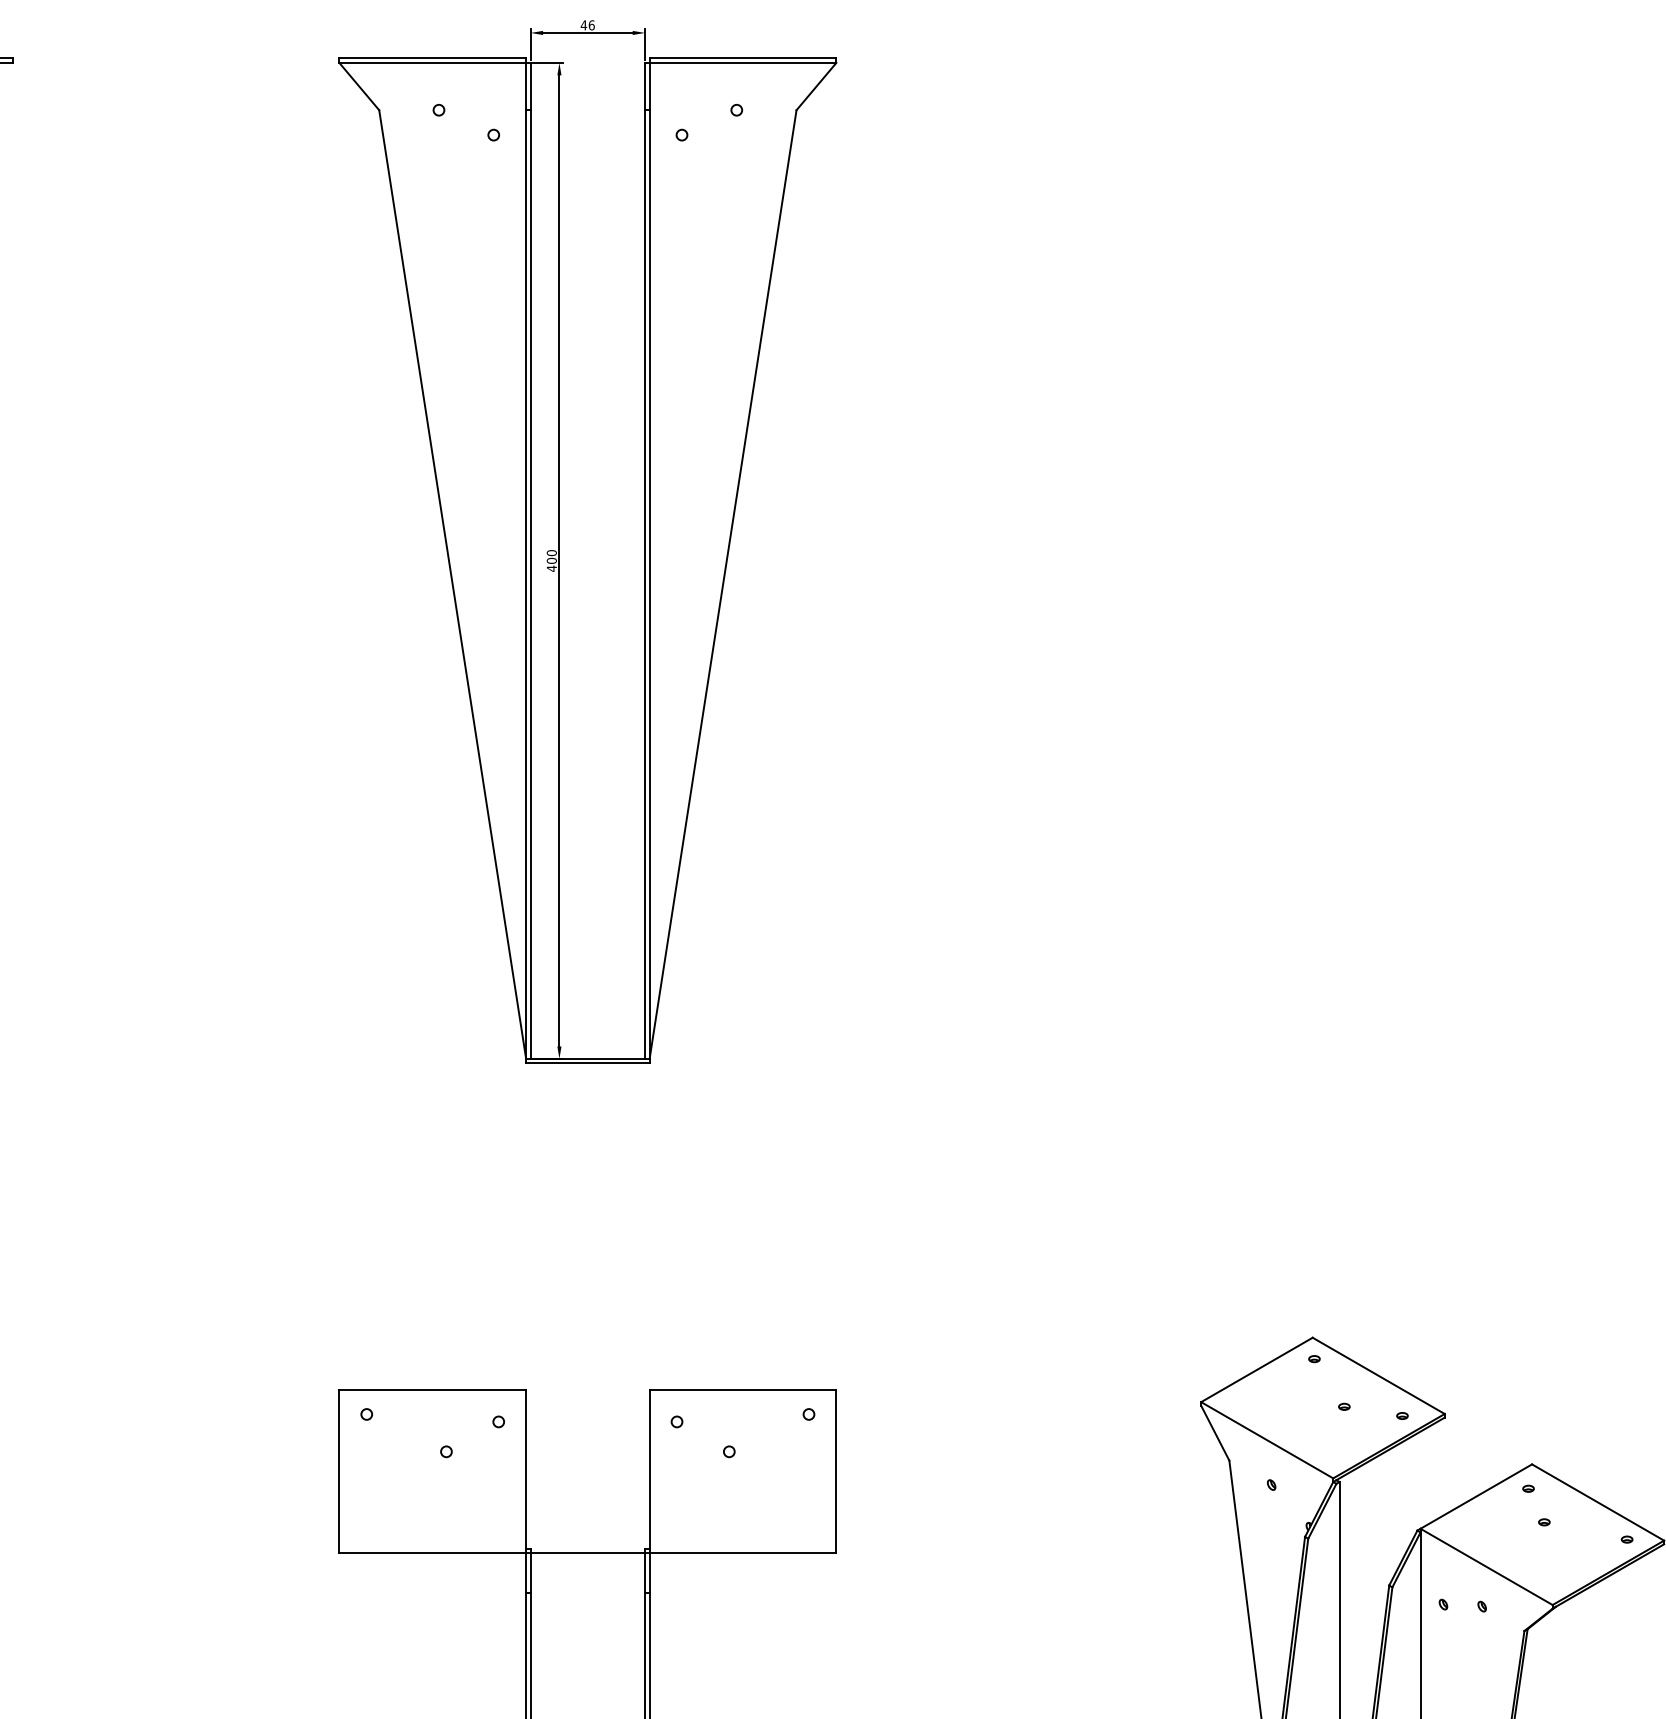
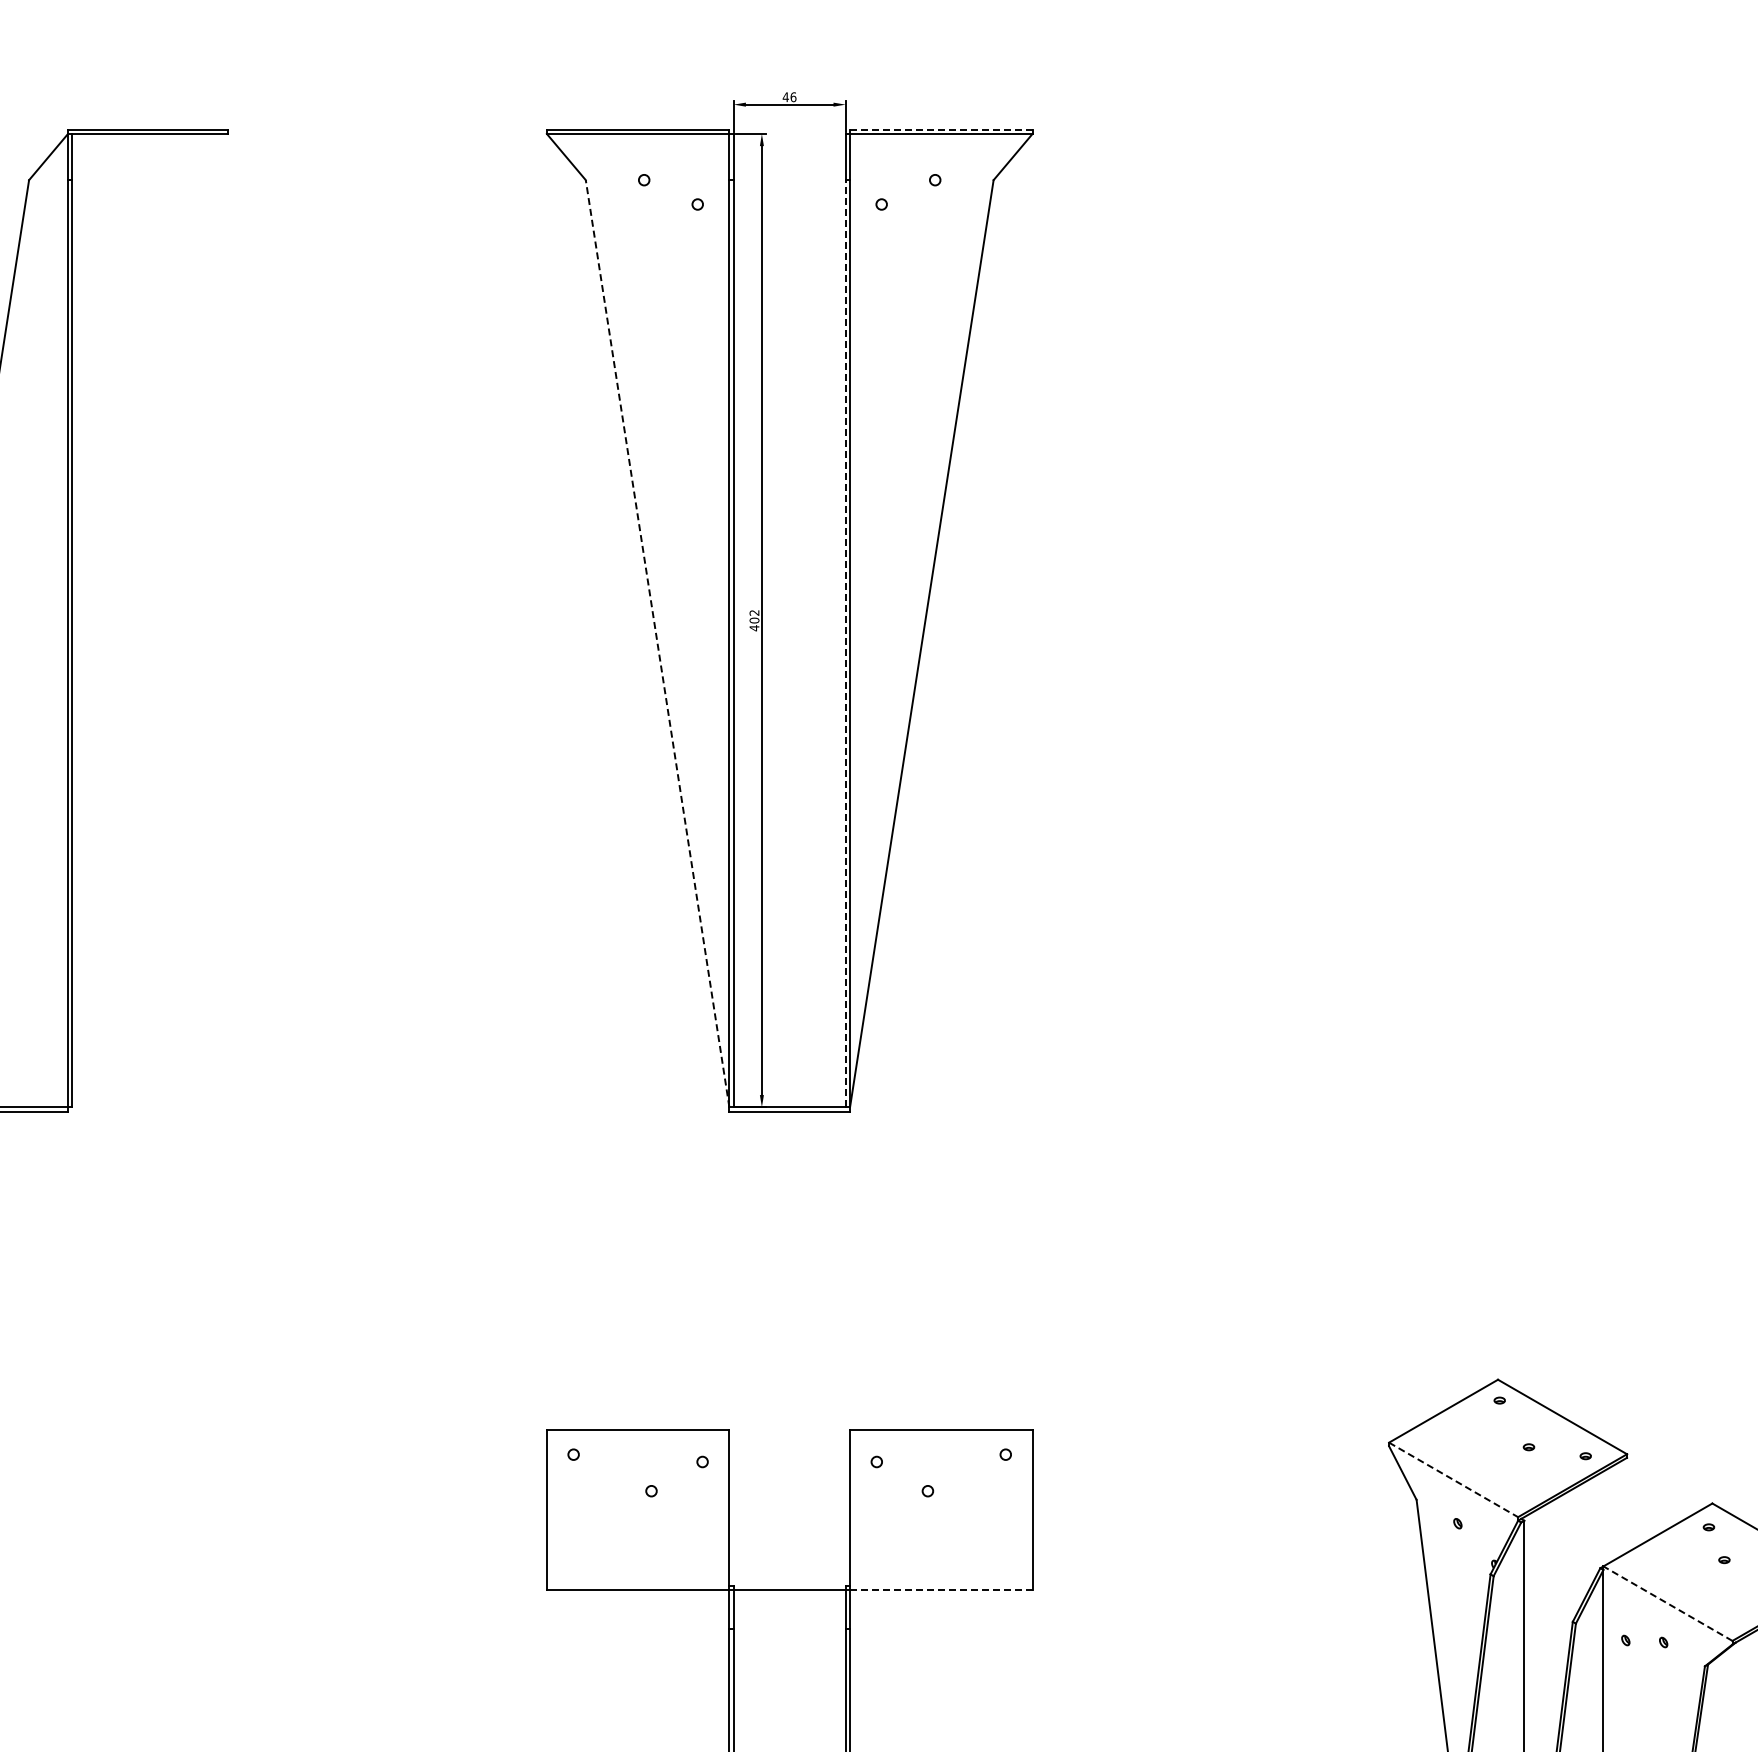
line: (742, 58) -> (940, 129), solid -> dashed
text: (551, 552) -> (754, 612), 400 -> 402
line: (452, 584) -> (657, 643), solid -> dashed
line: (644, 584) -> (845, 643), solid -> dashed
line: (1268, 1440) -> (1454, 1480), solid -> dashed
line: (742, 1553) -> (940, 1590), solid -> dashed
line: (1486, 1566) -> (1667, 1603), solid -> dashed

